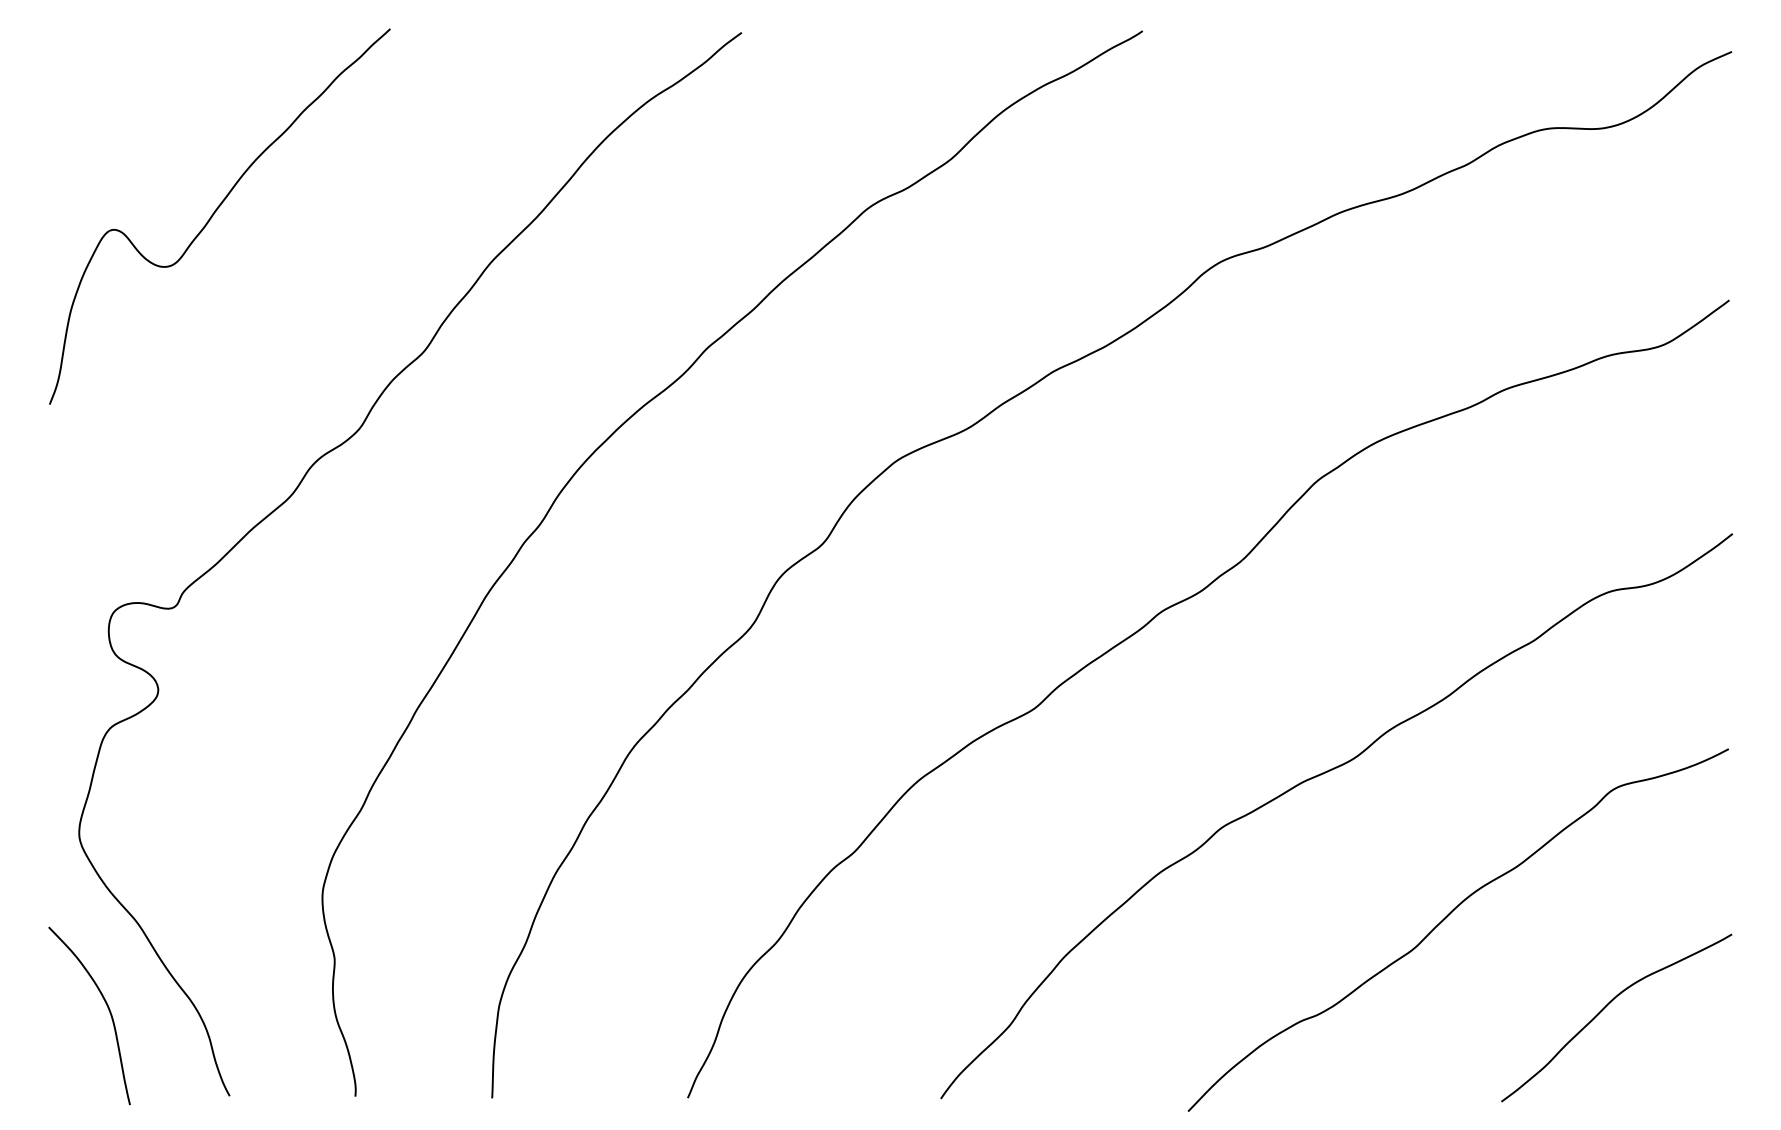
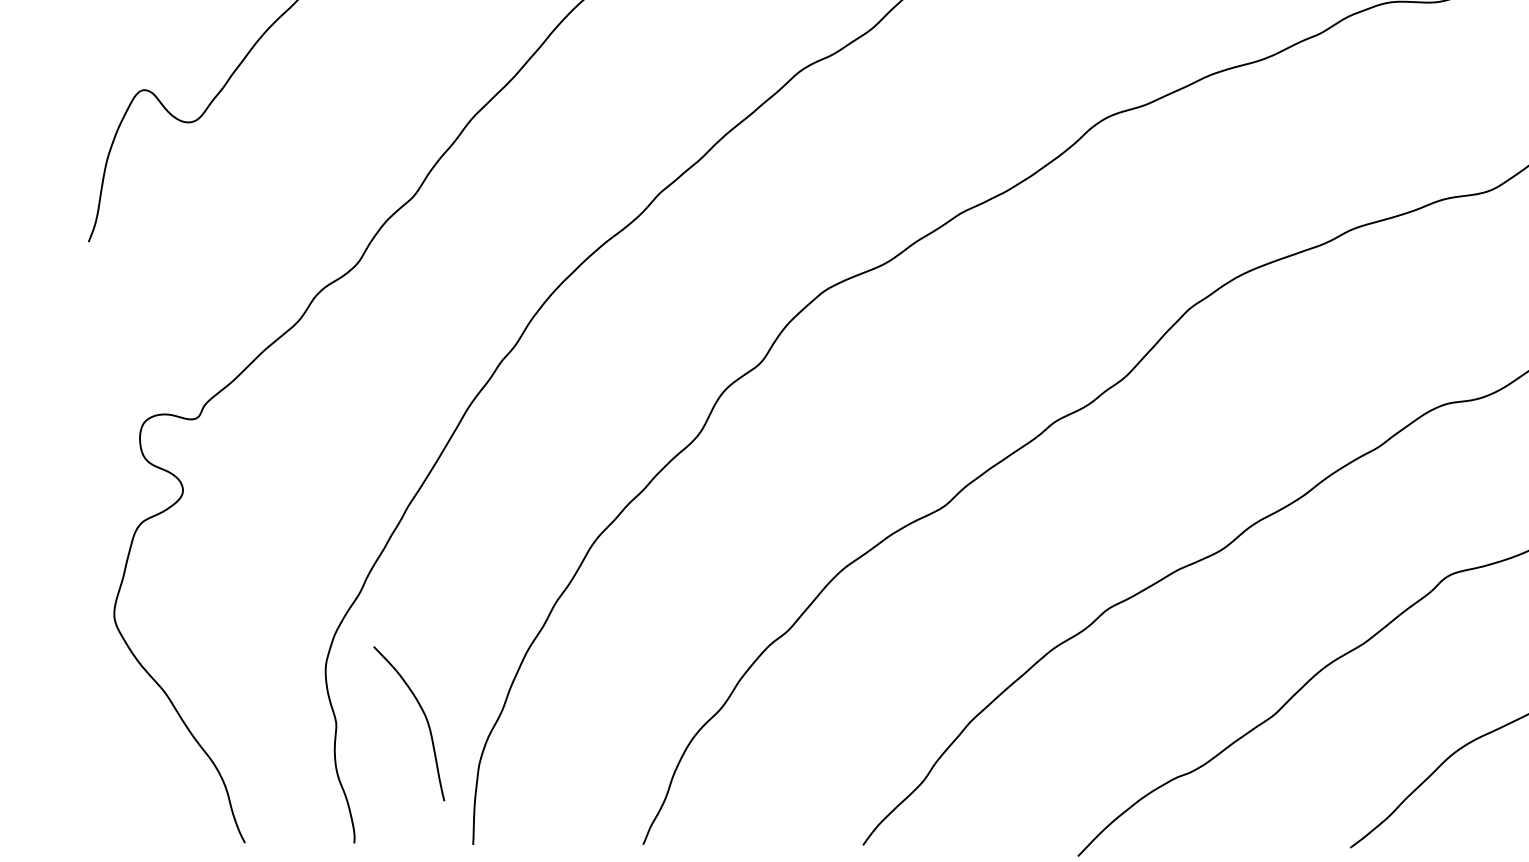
curve: (107, 1008) -> (424, 717), moved

